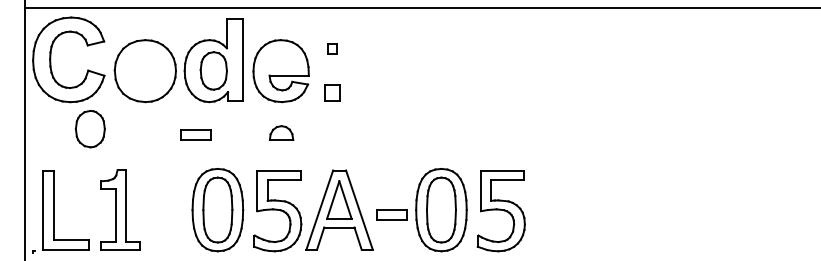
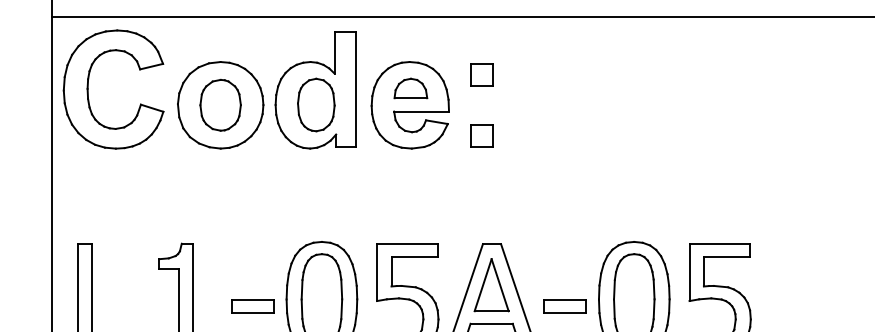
part: (332, 48) -> (482, 73), size x1.67
part: (89, 129) -> (219, 105), moved
part: (281, 132) -> (410, 87), moved
part: (195, 134) -> (251, 305), moved

